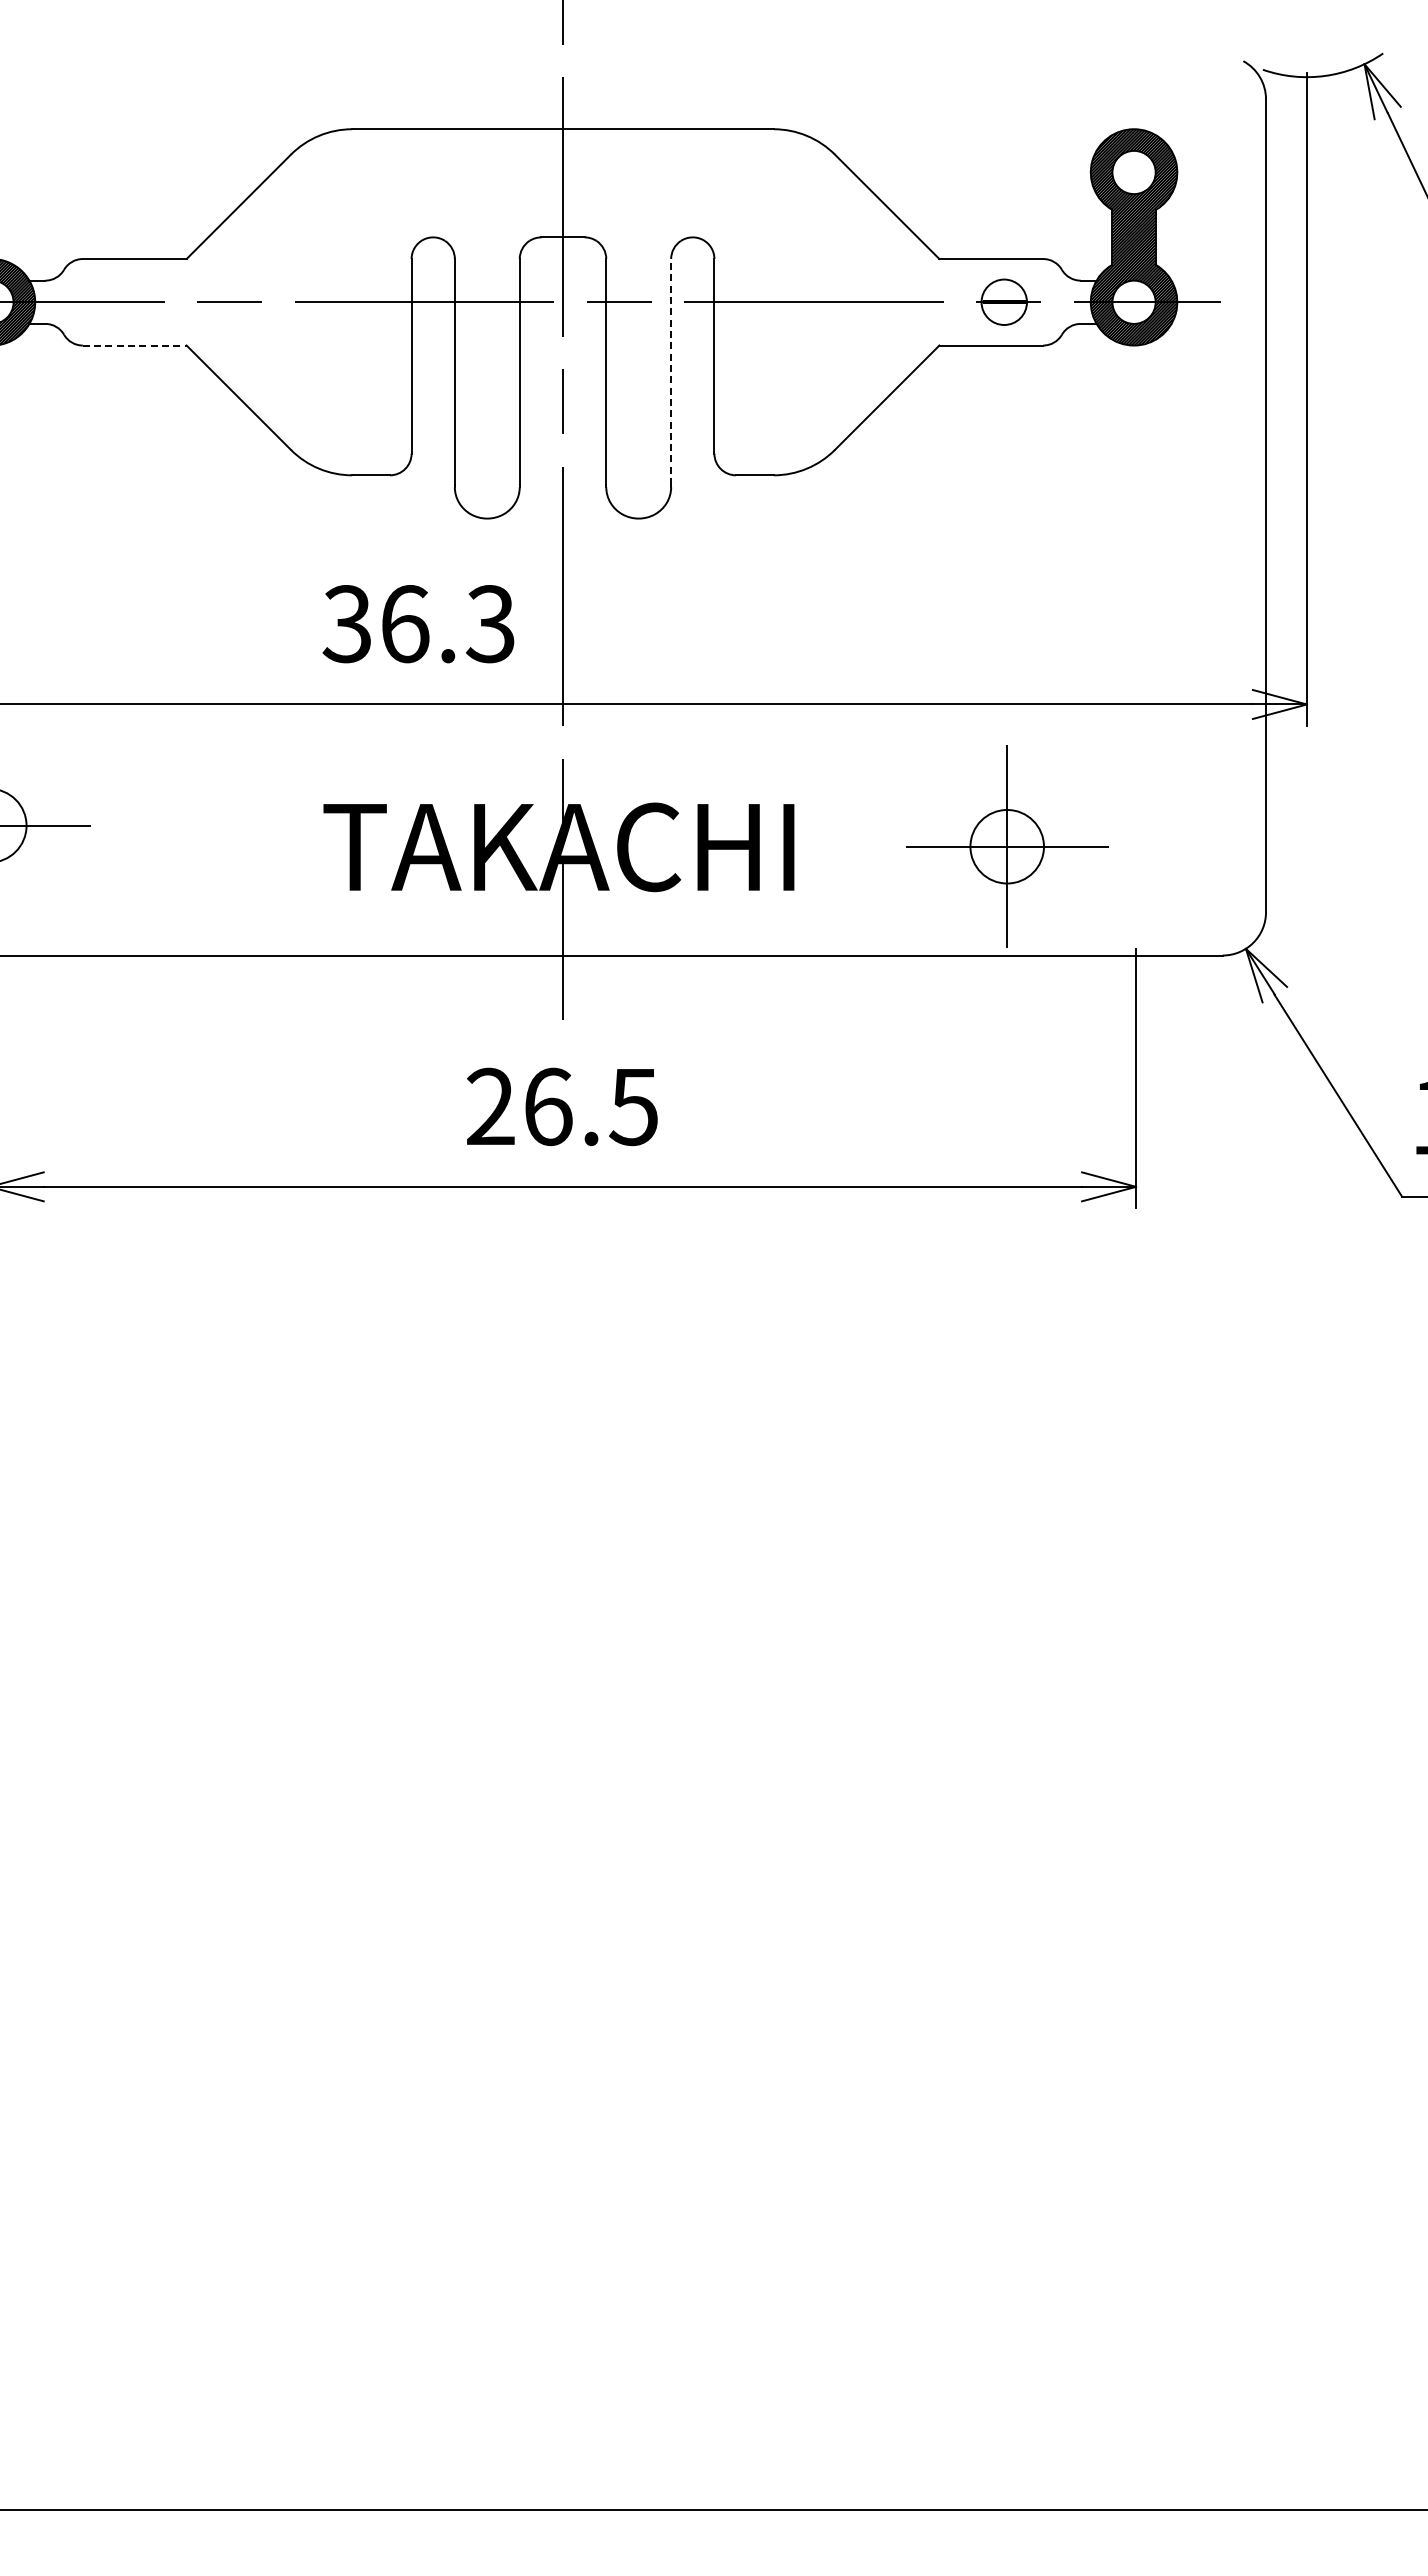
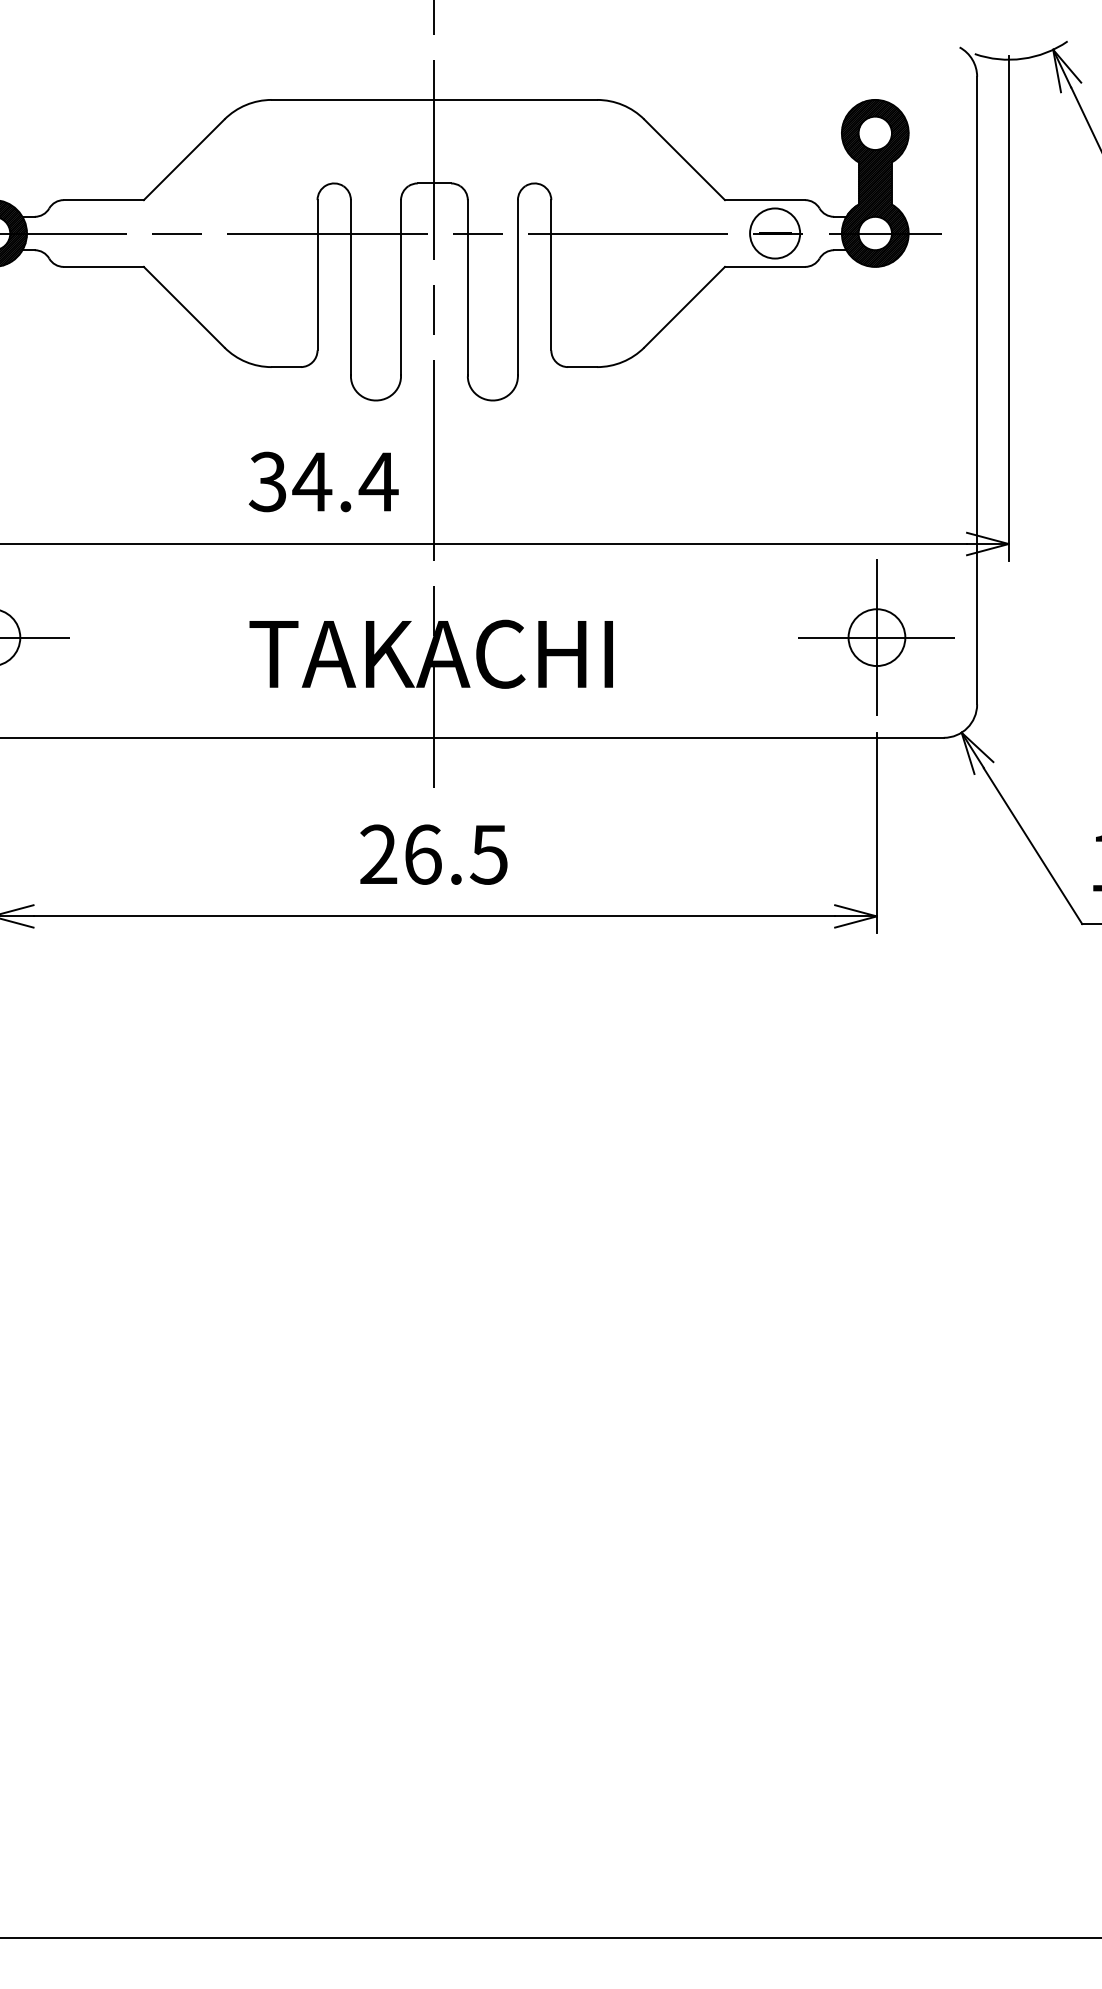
circle: (1003, 301) -> (774, 232), size x1.43
line: (134, 345) -> (103, 266), dashed -> solid
line: (671, 371) -> (518, 286), dashed -> solid
text: (447, 624) -> (345, 482), 36.3 -> 34.4
part: (1007, 846) -> (877, 637), moved

